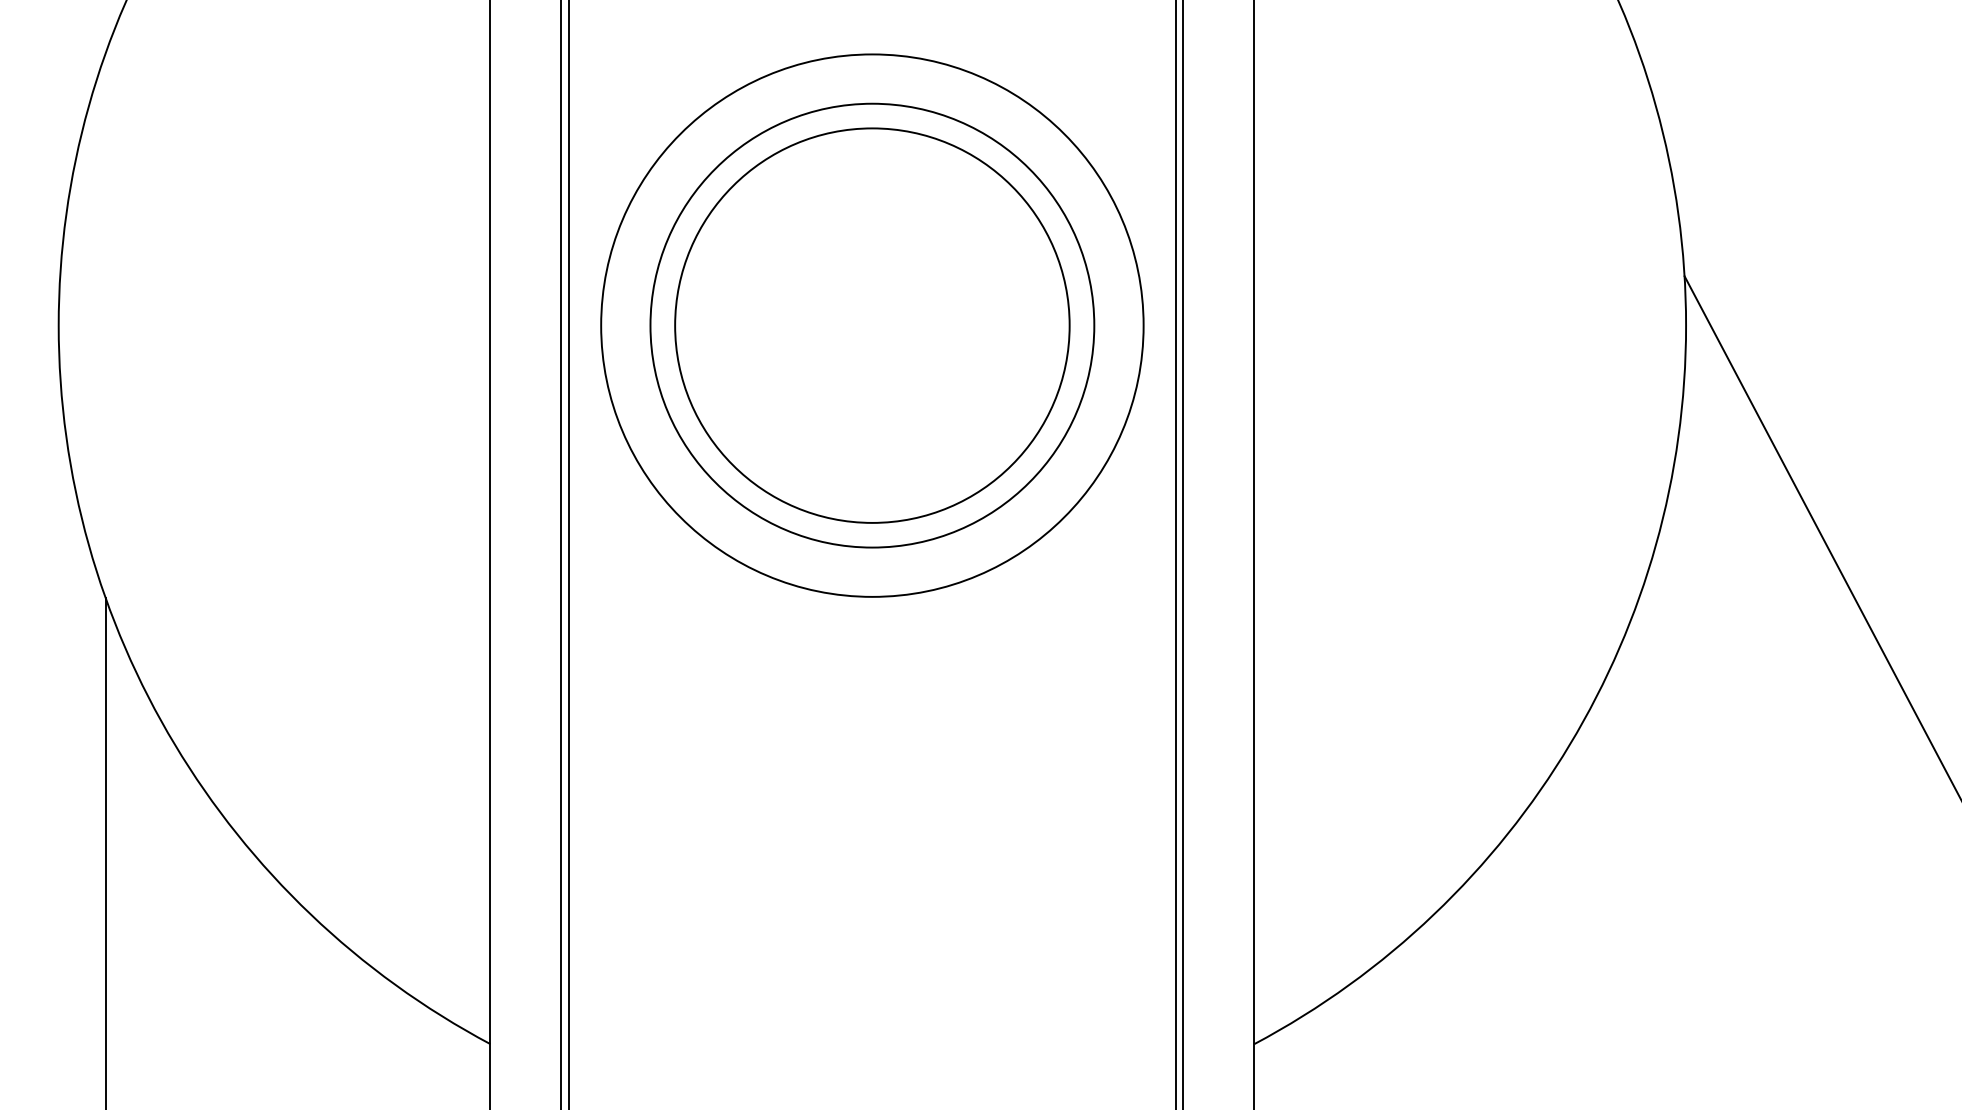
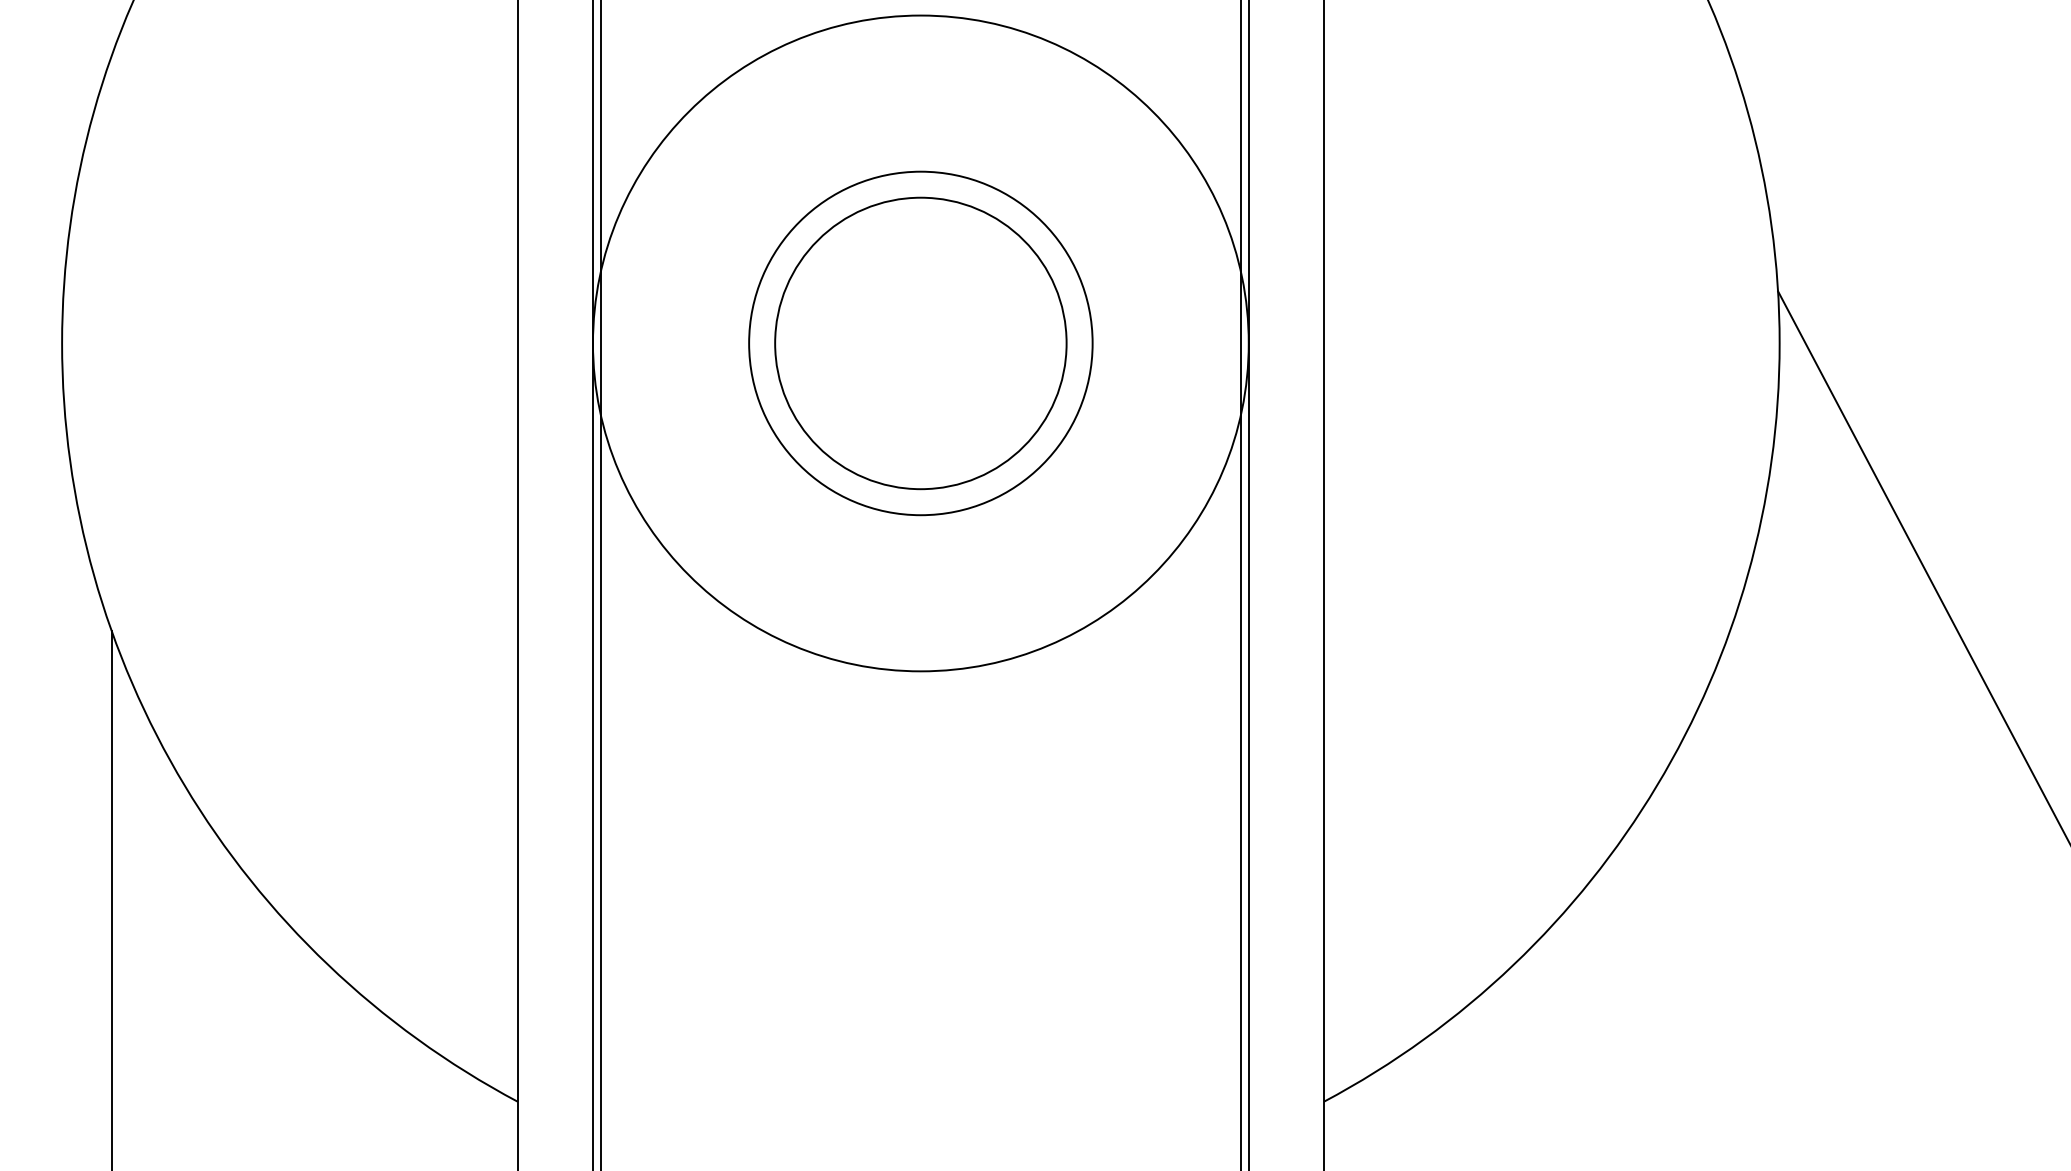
circle: (872, 325) -> (920, 343), size x0.6
circle: (872, 325) -> (920, 343), size x0.7
circle: (872, 325) -> (920, 343), size x1.4

